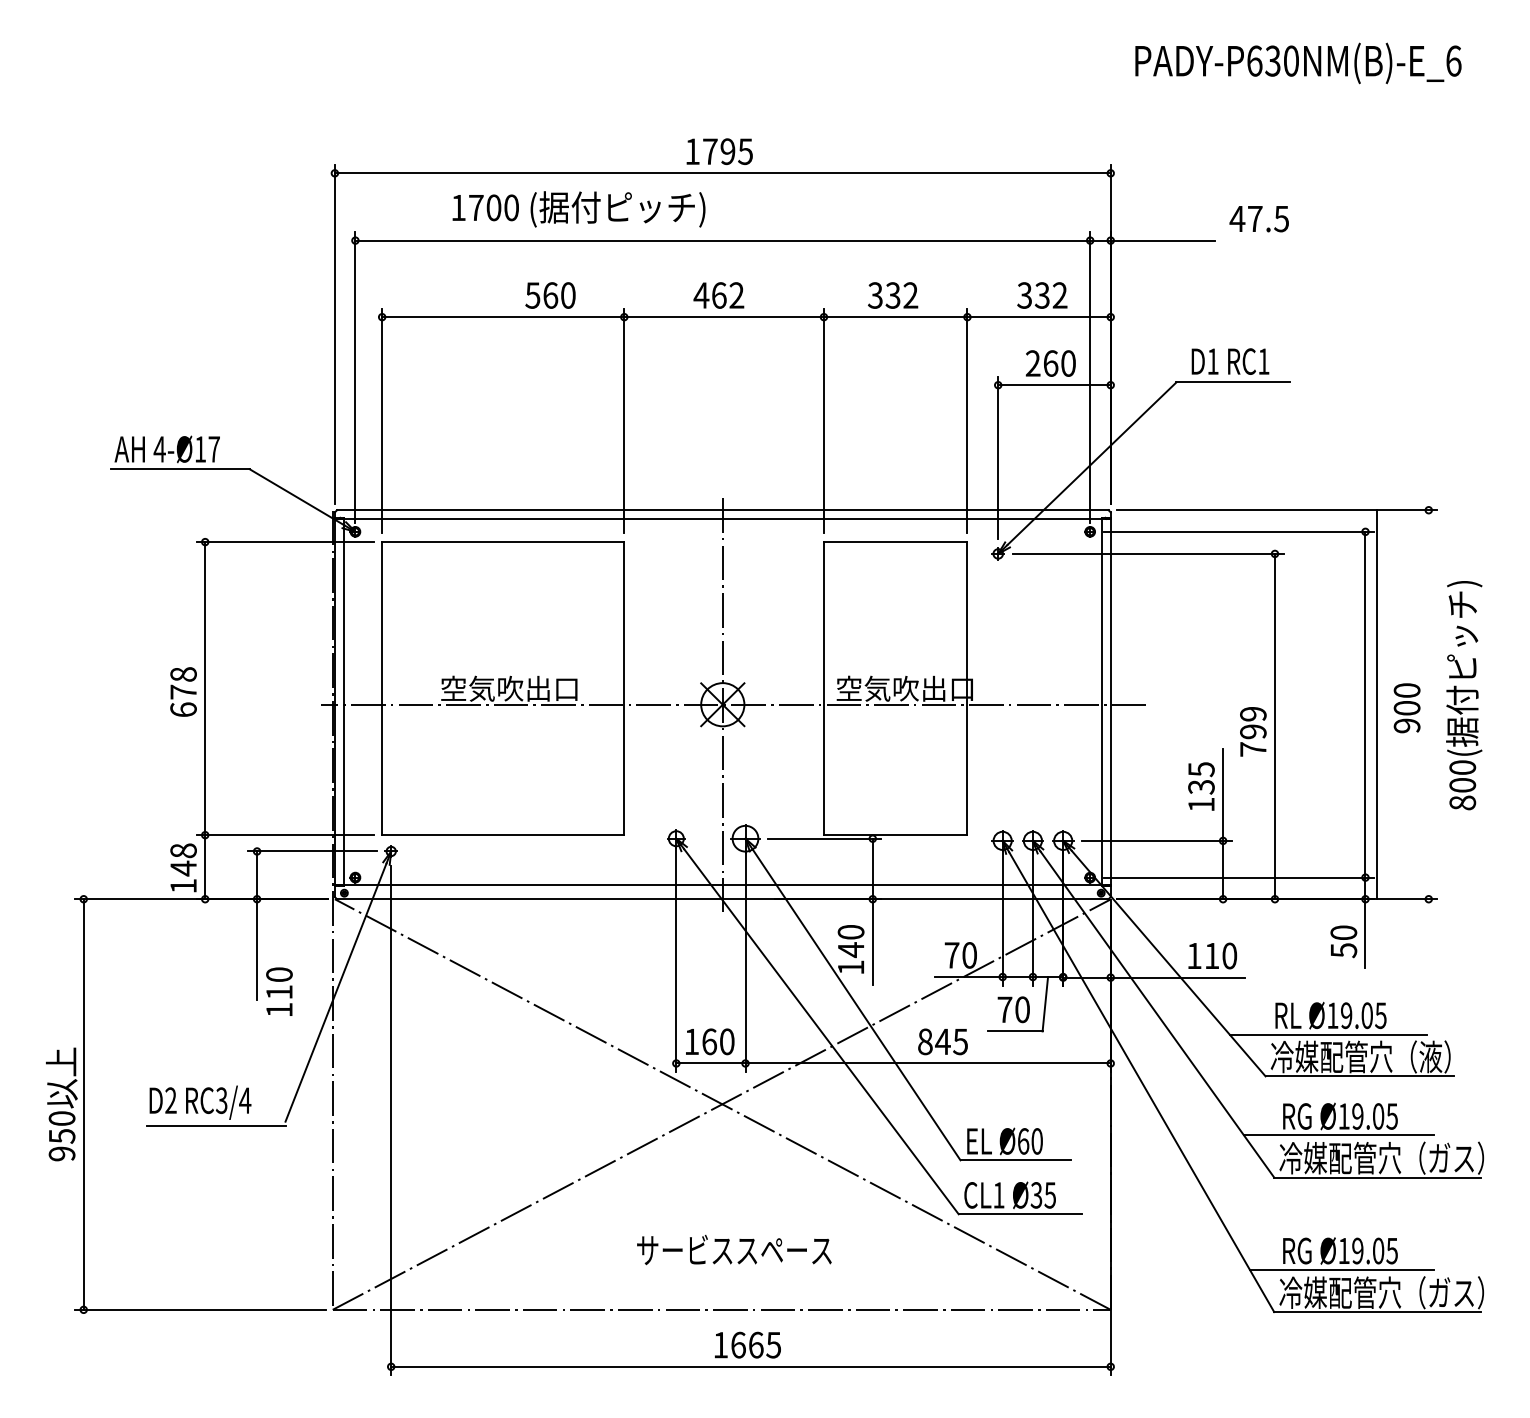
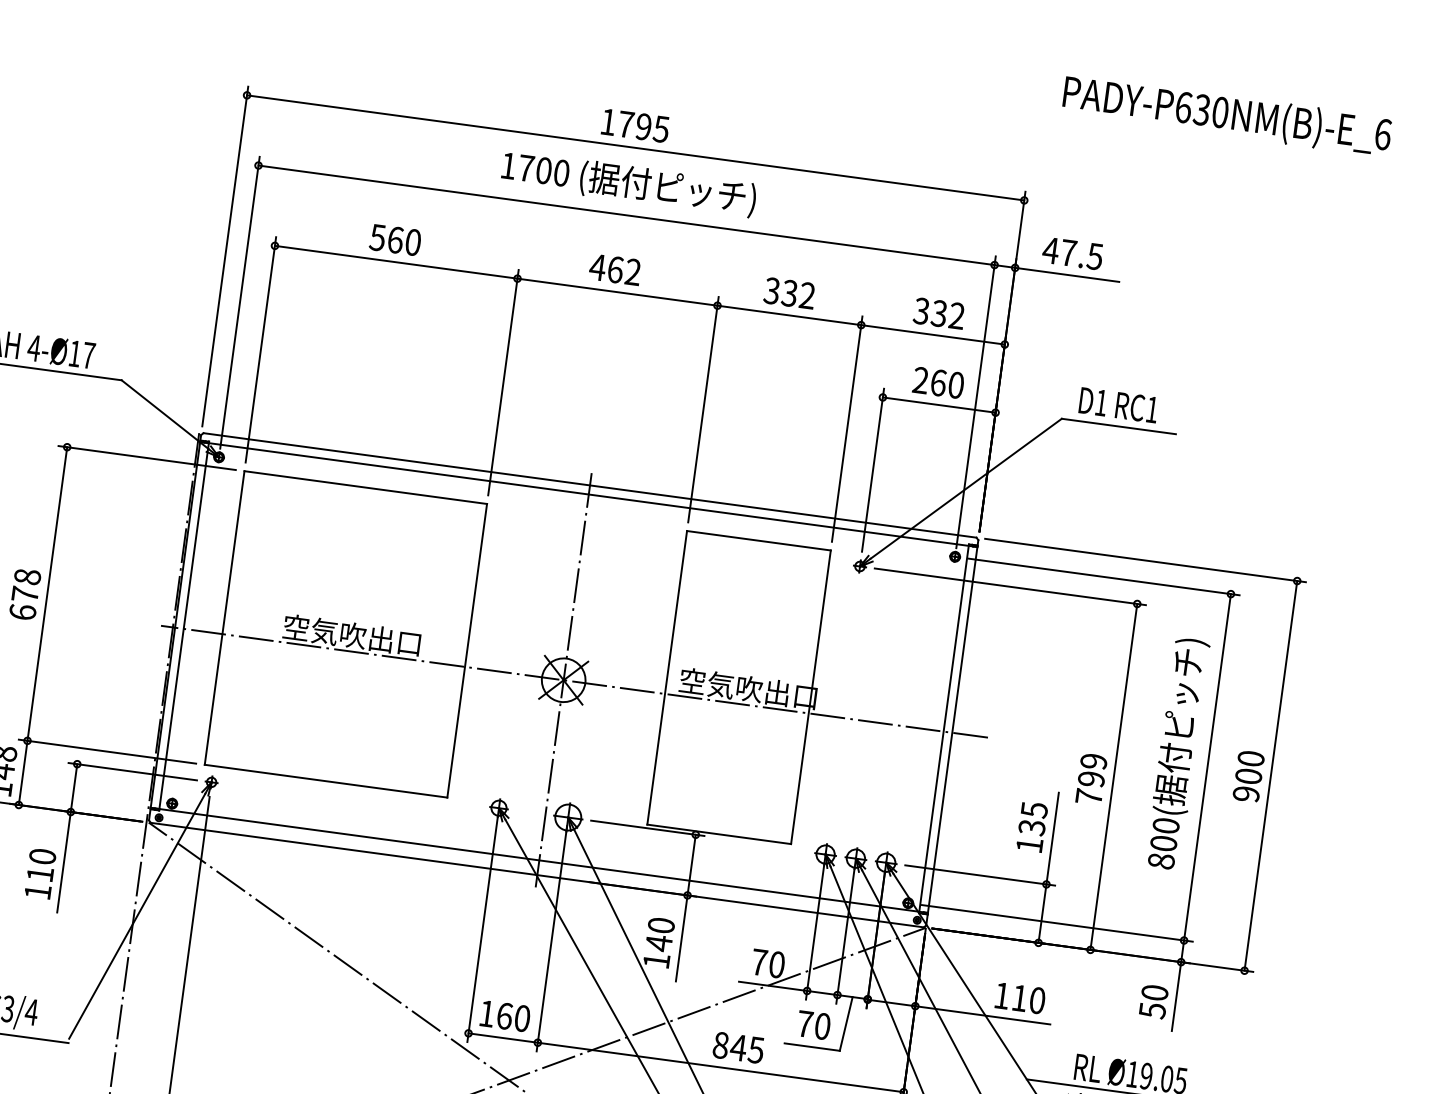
text: (578, 209) -> (628, 183), moved
text: (1258, 219) -> (1071, 253), moved
text: (550, 295) -> (395, 240), moved
text: (1464, 695) -> (1177, 753), moved
line: (1376, 704) -> (1270, 775), moved
text: (279, 991) -> (40, 873), moved

